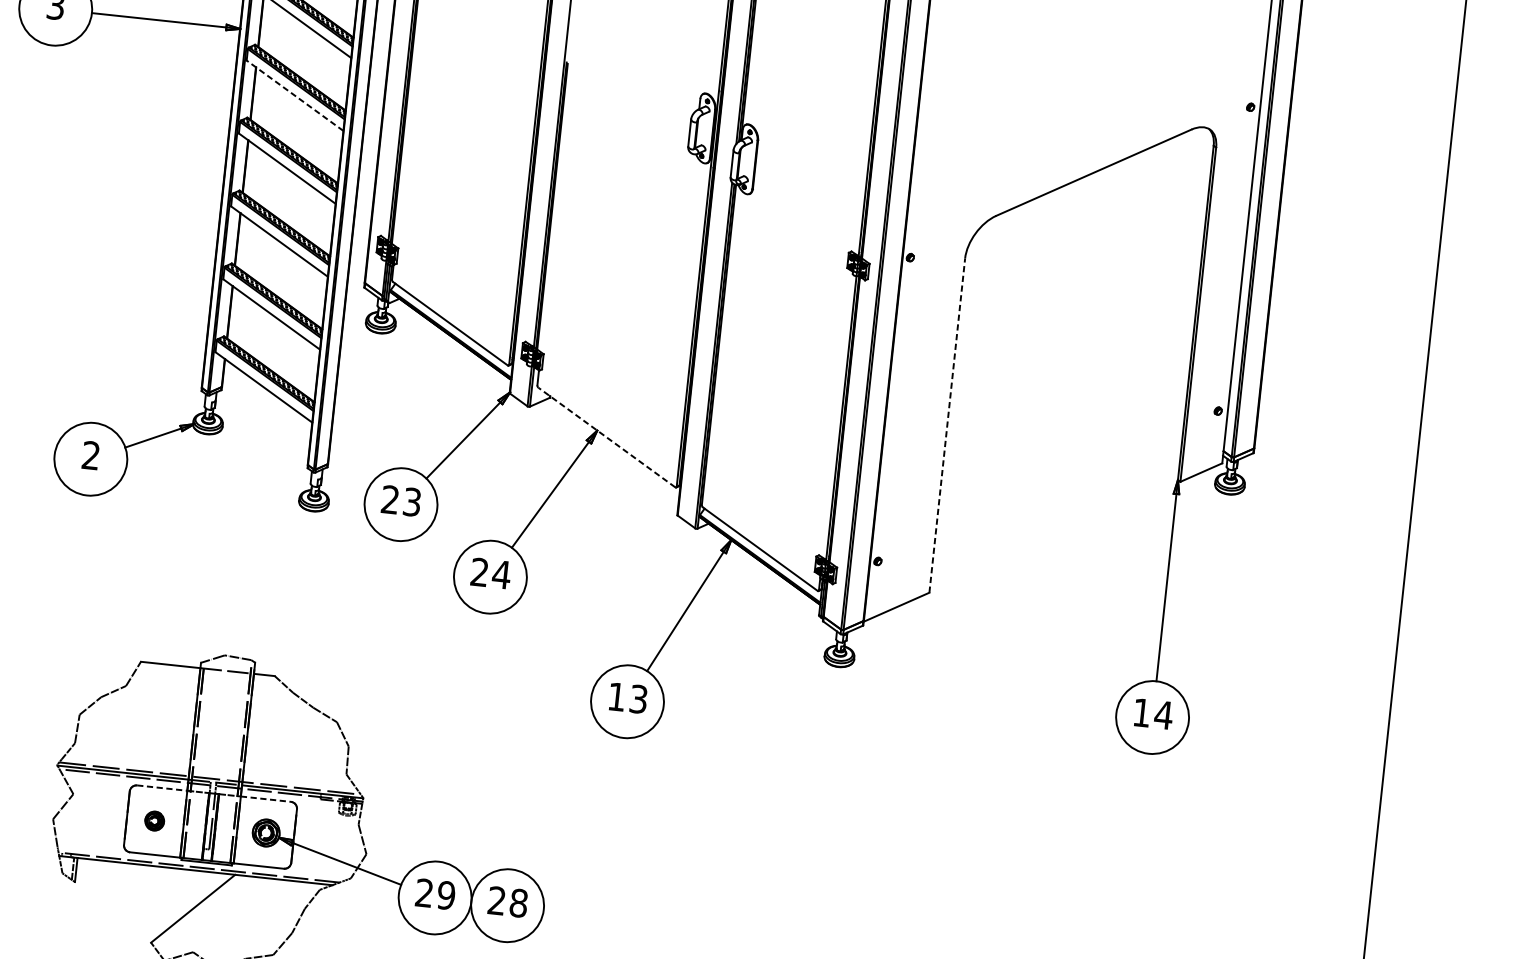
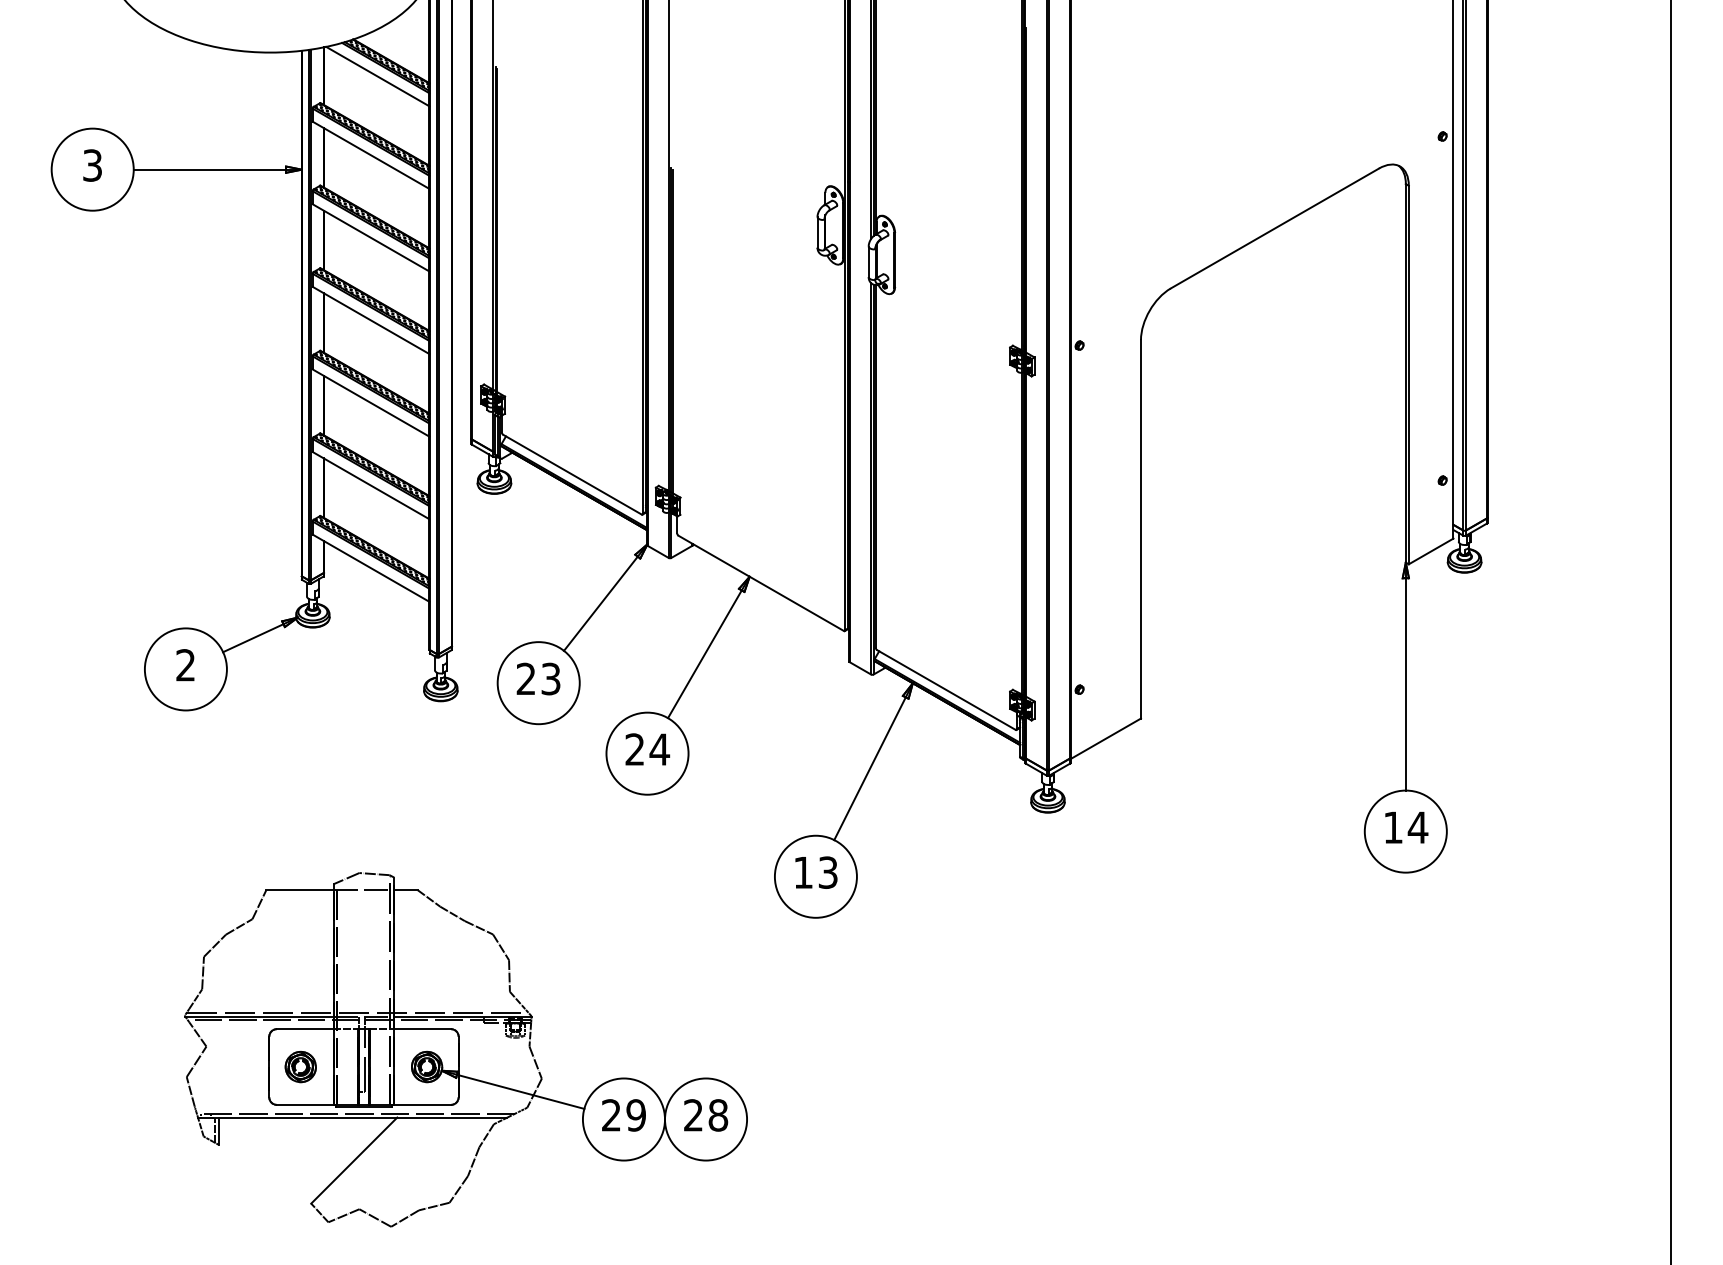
line: (294, 95) -> (370, 237), dashed -> solid
line: (946, 424) -> (1140, 528), dashed -> solid
line: (606, 437) -> (760, 583), dashed -> solid
line: (162, 788) -> (305, 1029), dashed -> solid
line: (266, 799) -> (423, 1029), dashed -> solid
part: (154, 820) -> (300, 1066), size x1.43

